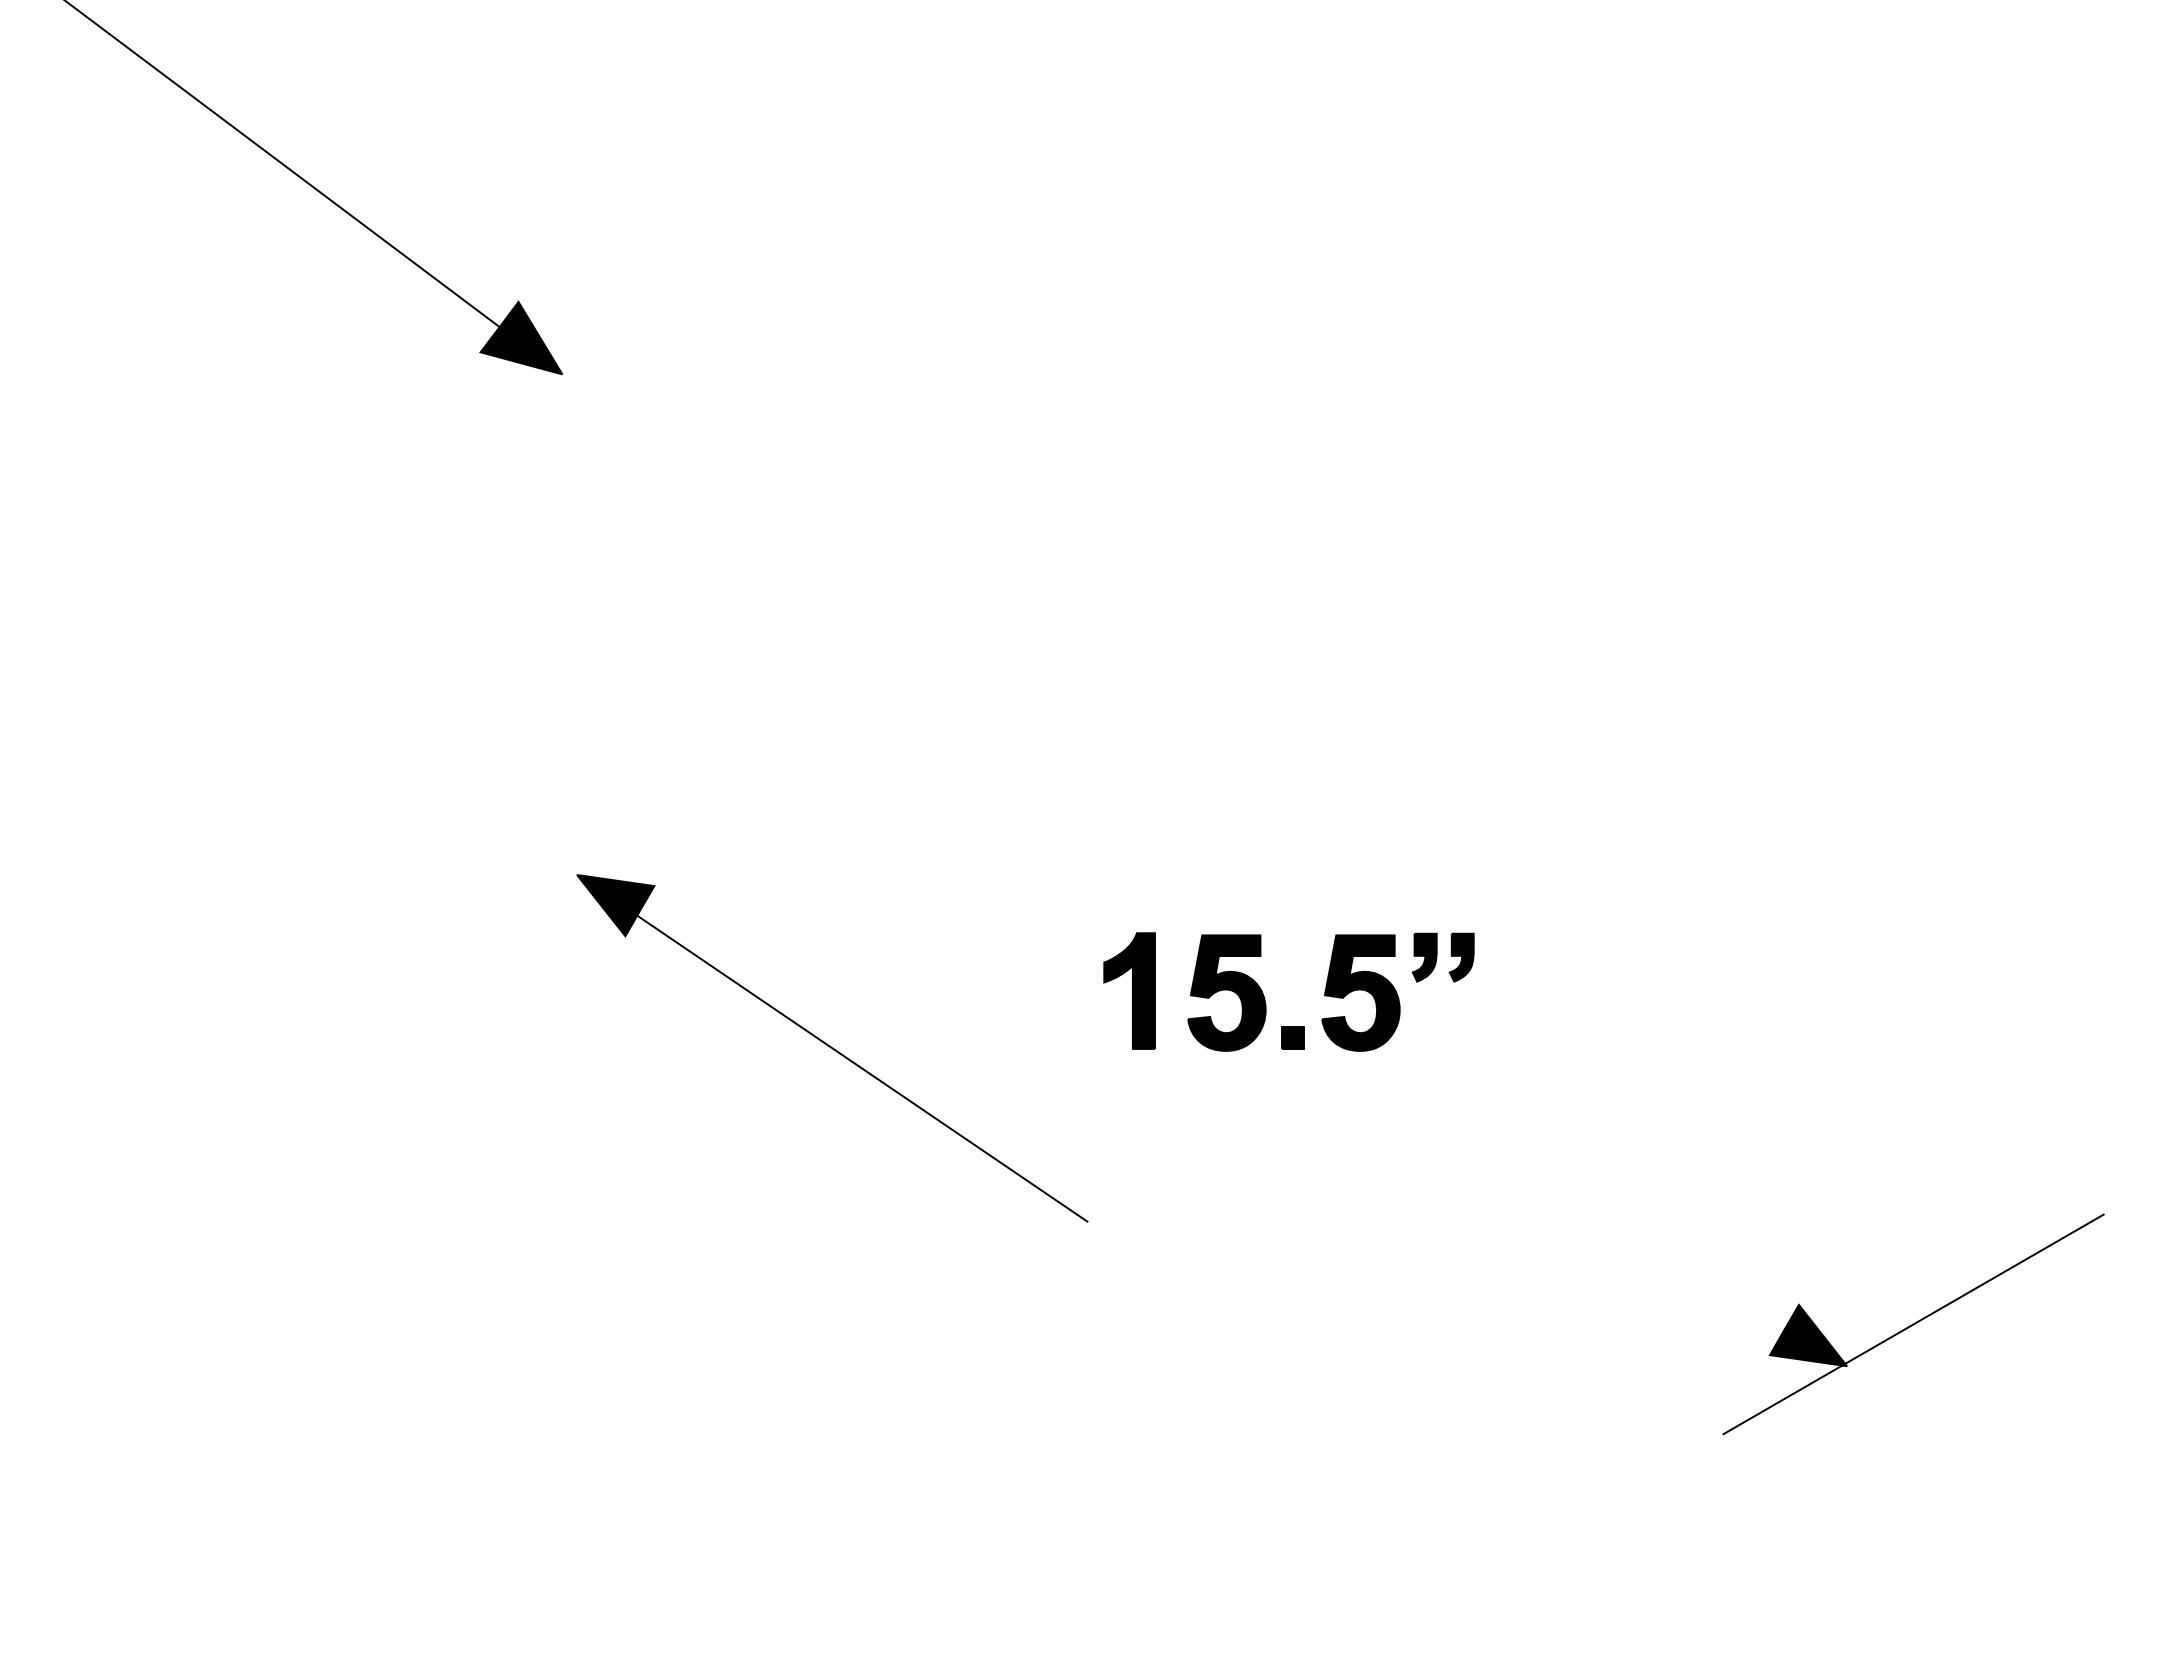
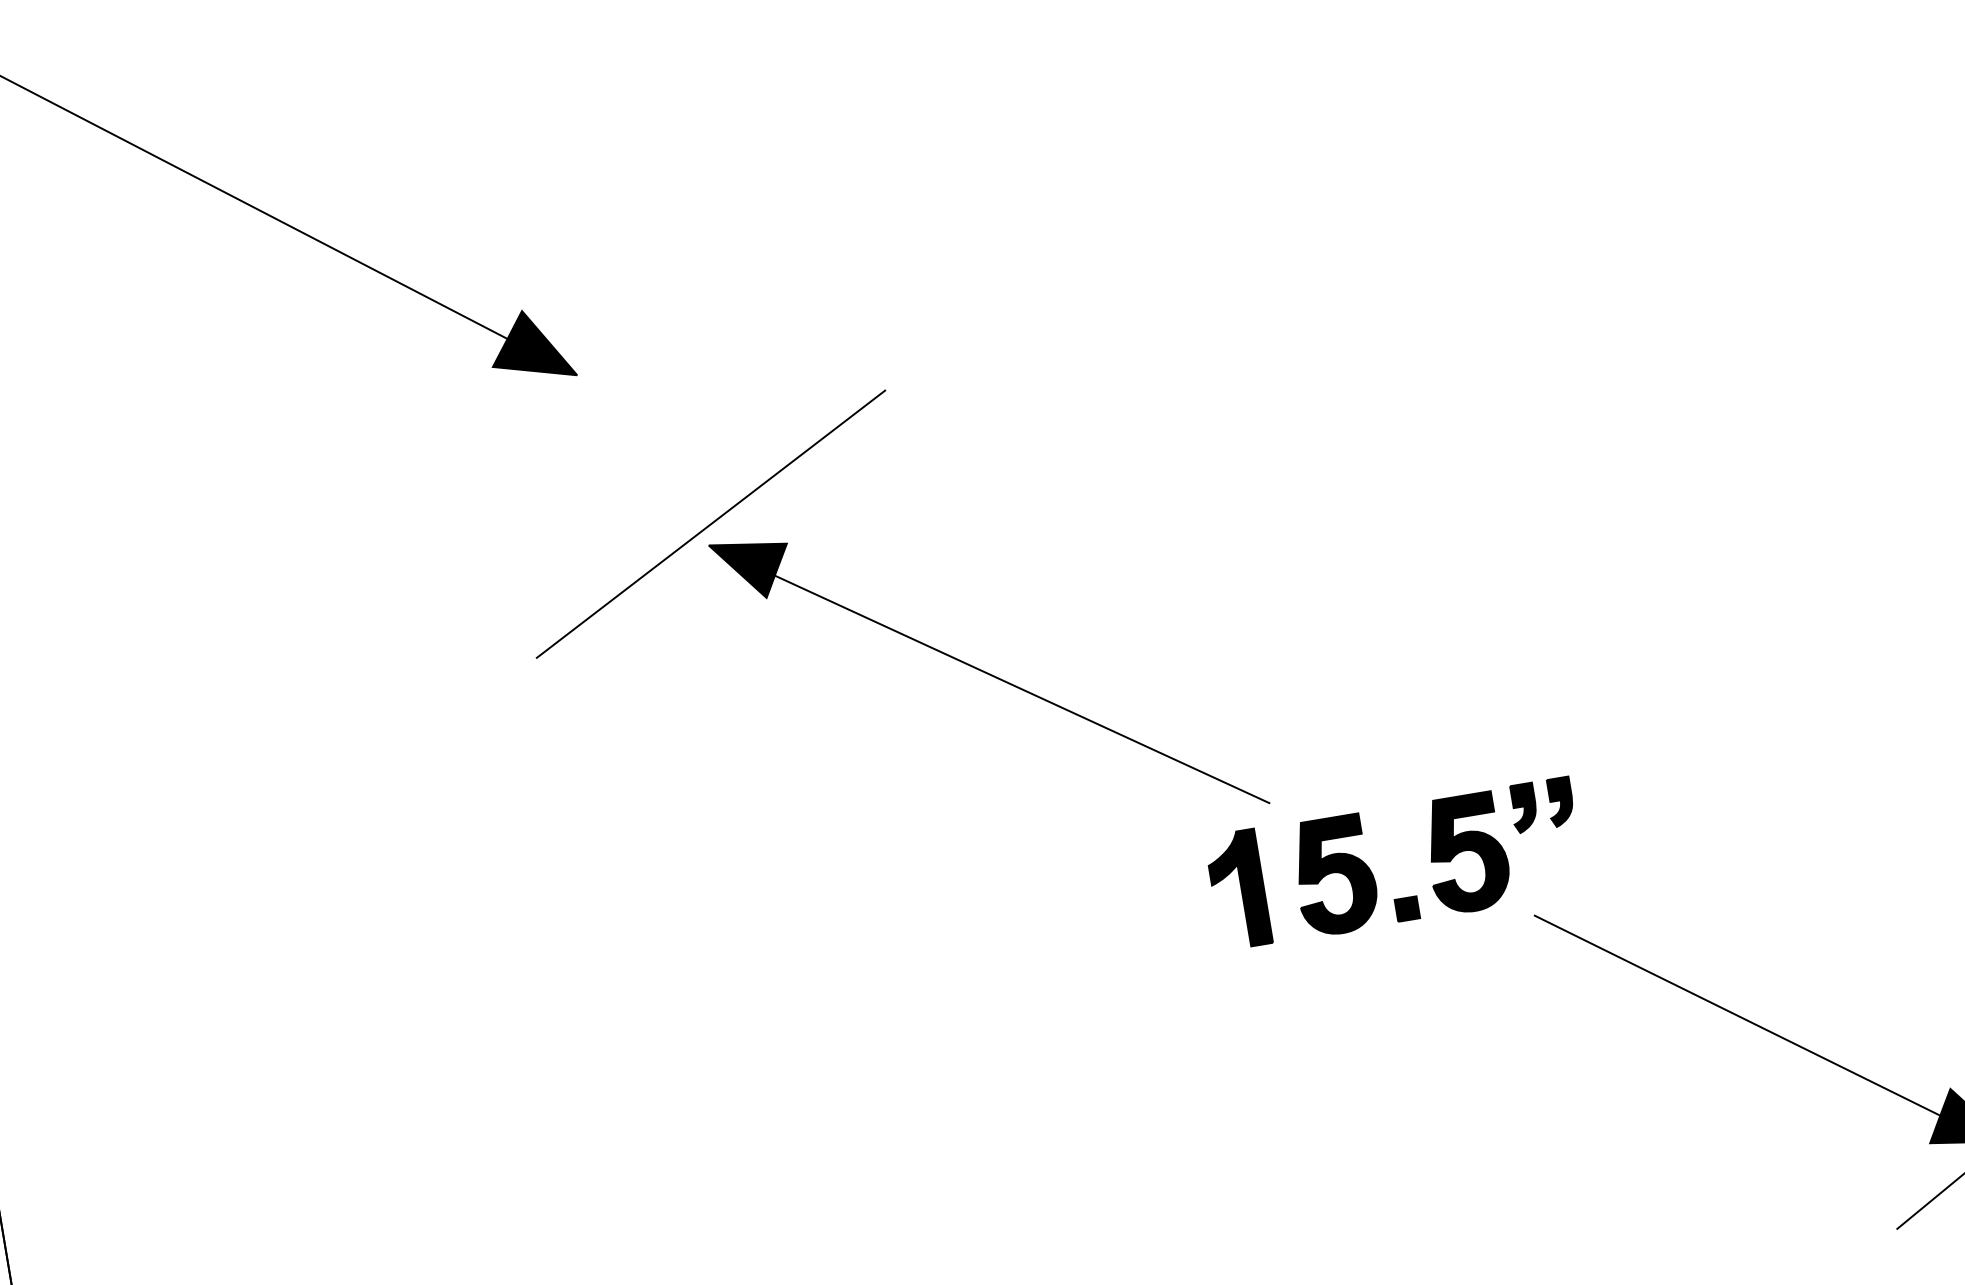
line: (669, 543) -> (710, 524), added
part: (832, 1048) -> (989, 674), moved
line: (1602, 1198) -> (1739, 1016), added

